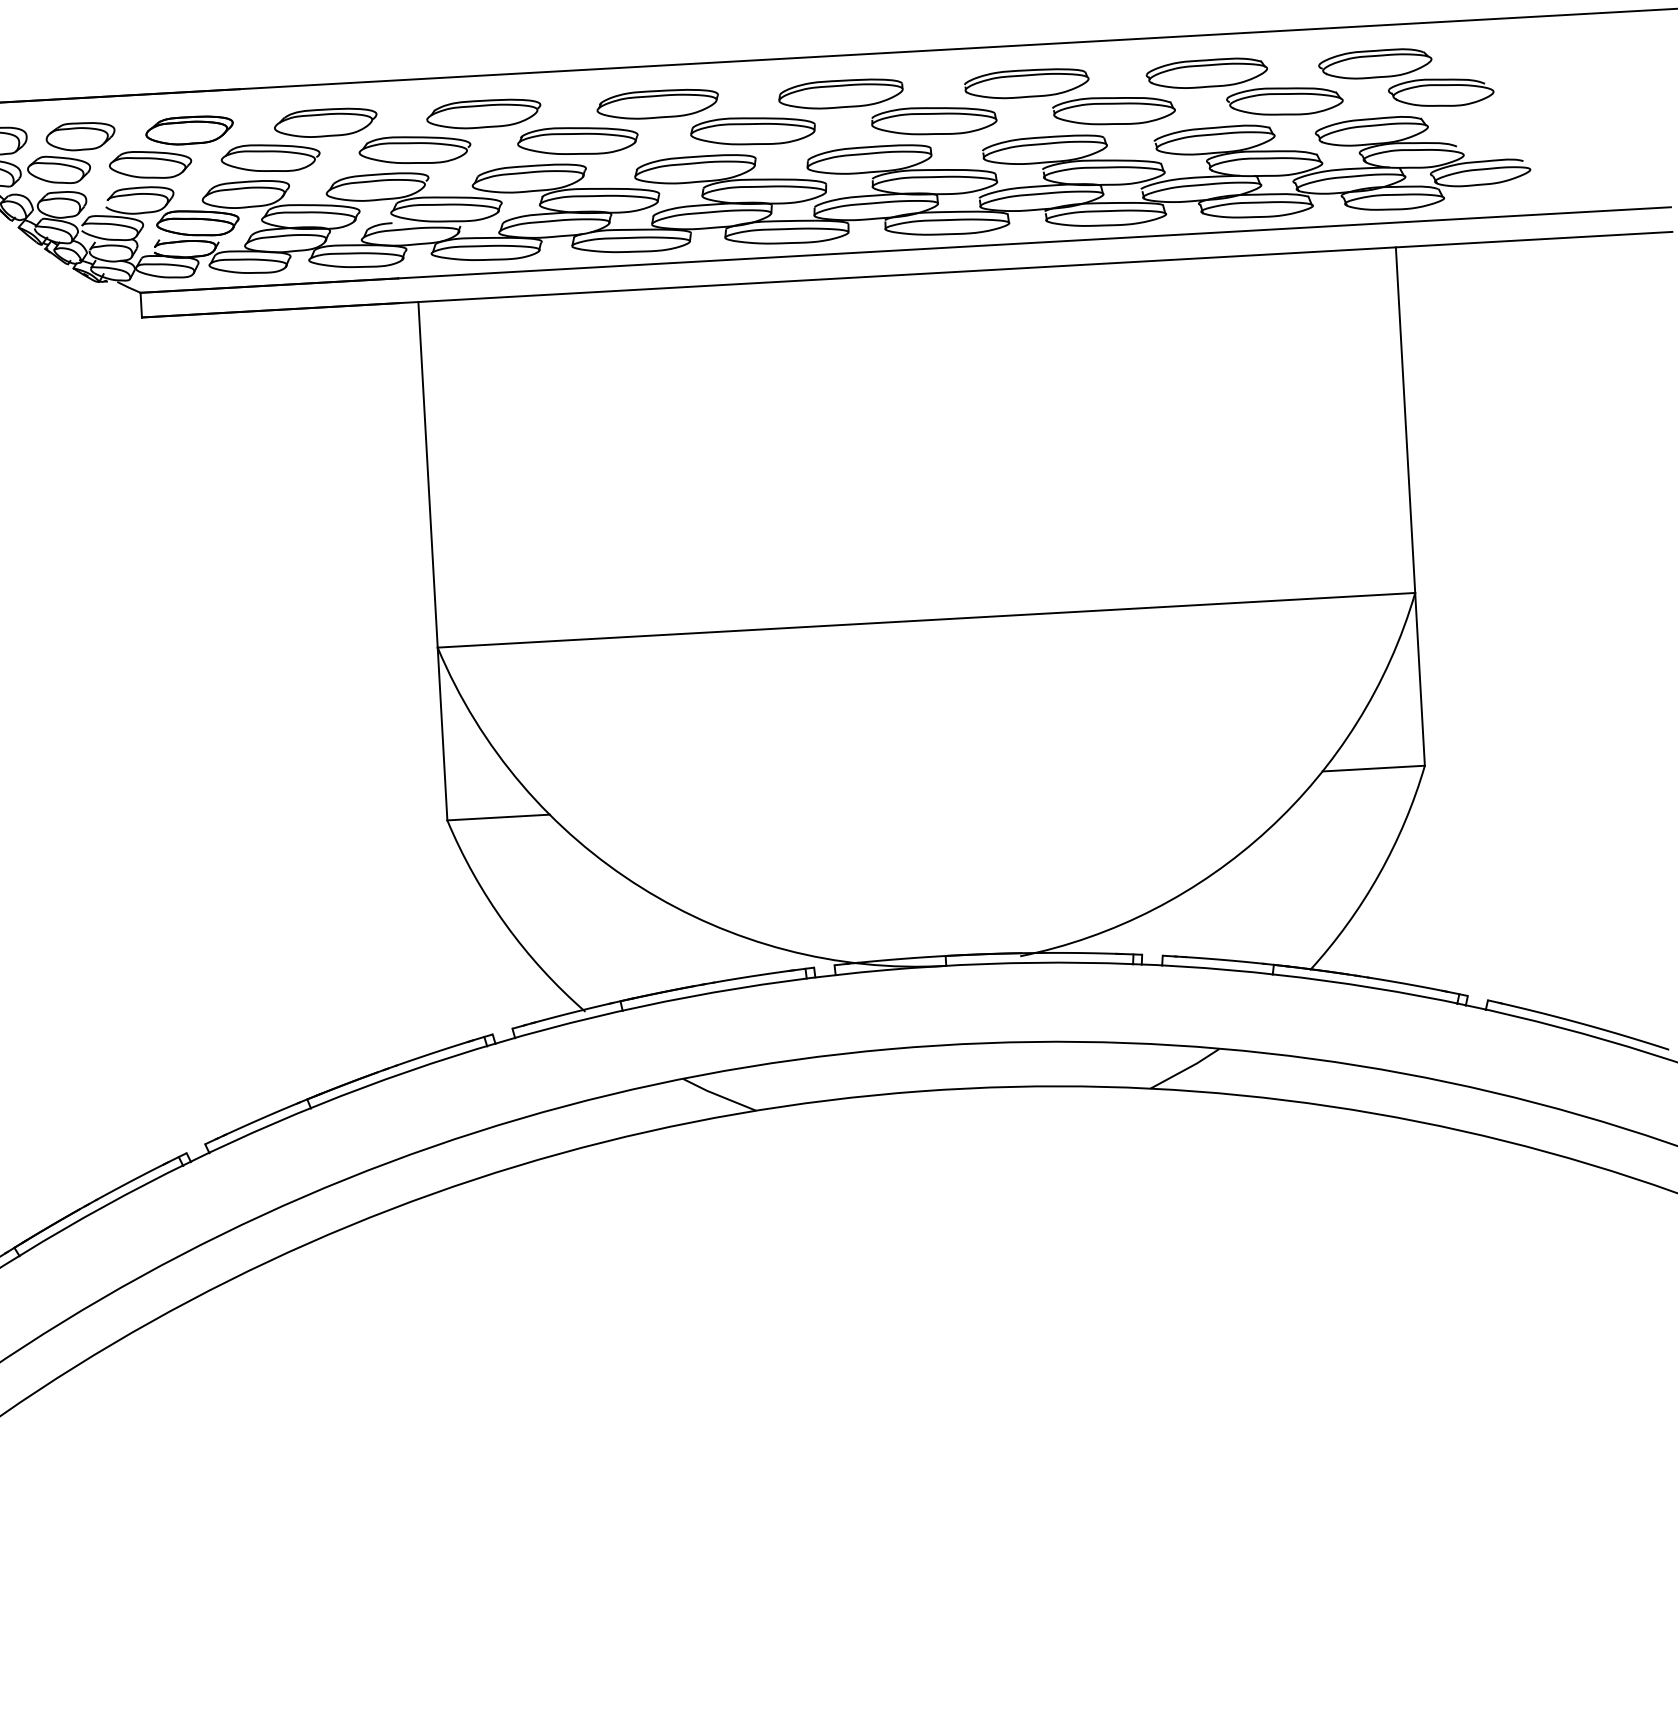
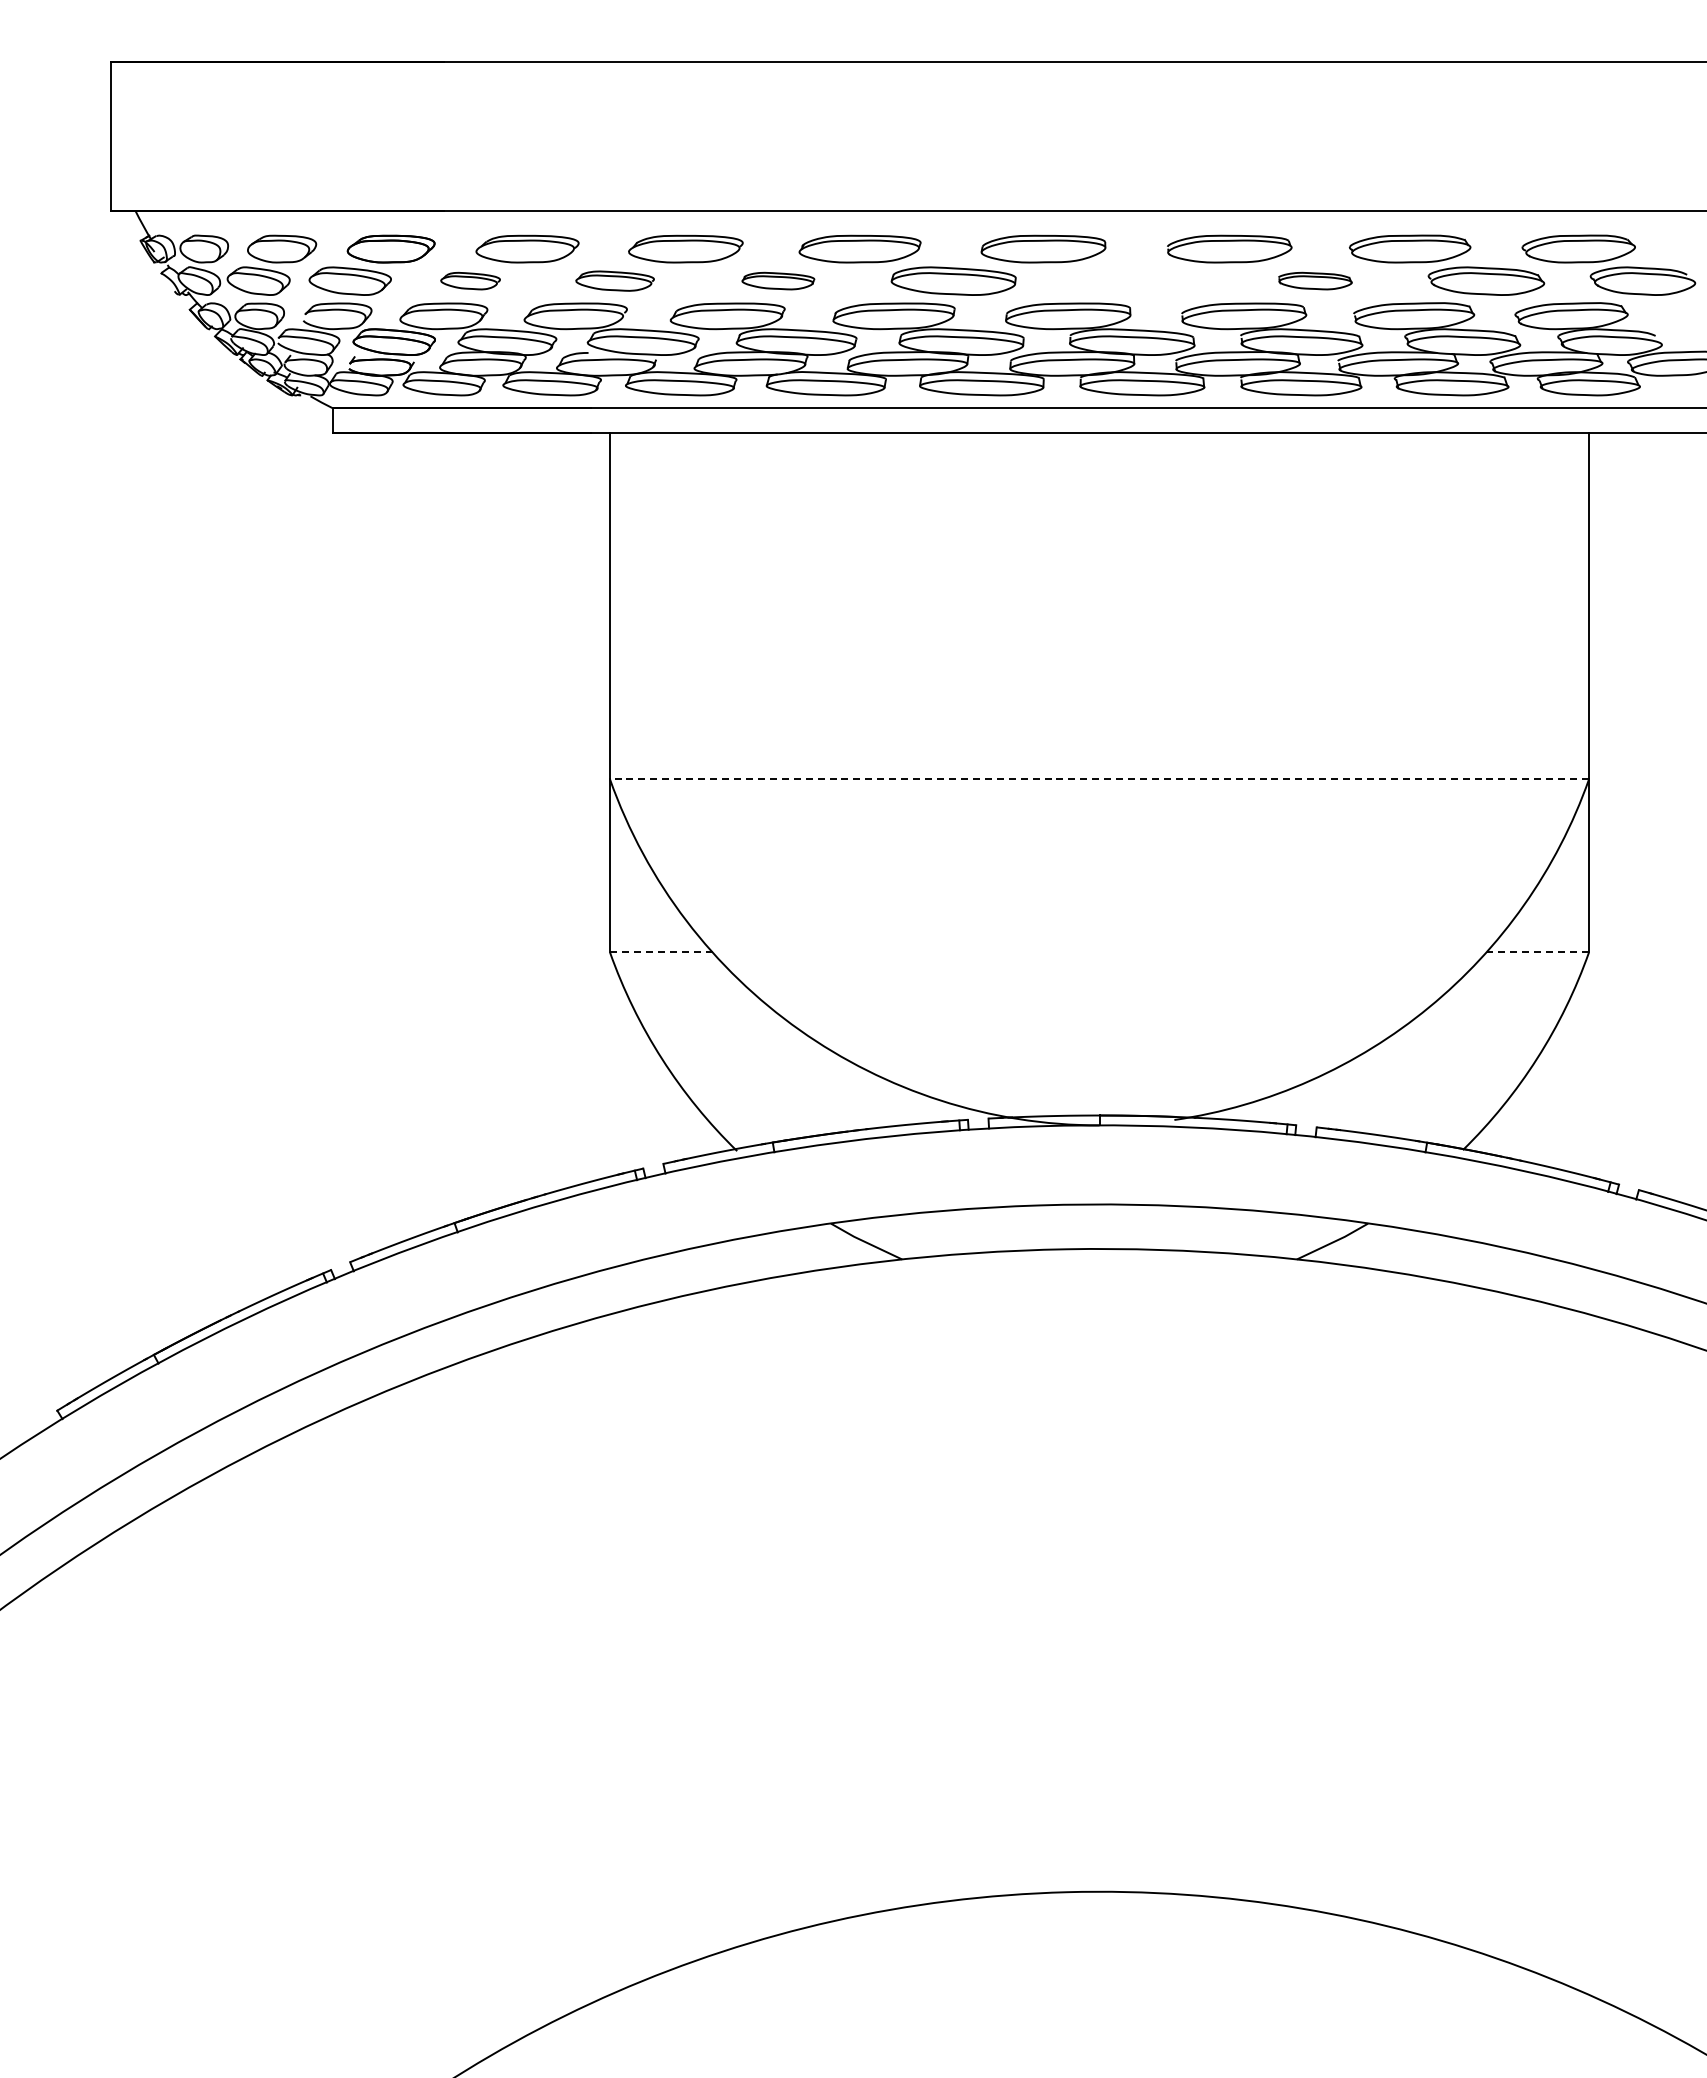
part: (1114, 110) -> (1315, 280), size x0.6
part: (934, 120) -> (1135, 280), removed
part: (578, 140) -> (778, 280), size x0.6
part: (414, 149) -> (614, 280), size x0.7
part: (270, 157) -> (470, 280), size x0.6
line: (926, 620) -> (1099, 779), solid -> dashed
line: (1373, 768) -> (1537, 952), solid -> dashed
line: (497, 817) -> (660, 952), solid -> dashed

